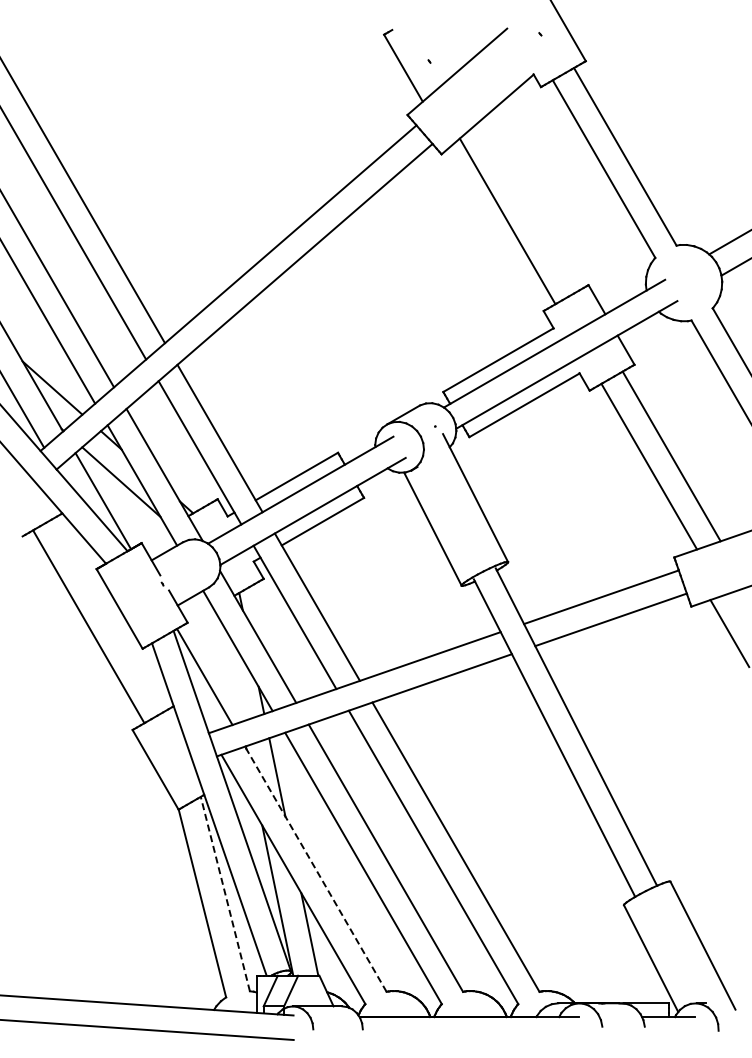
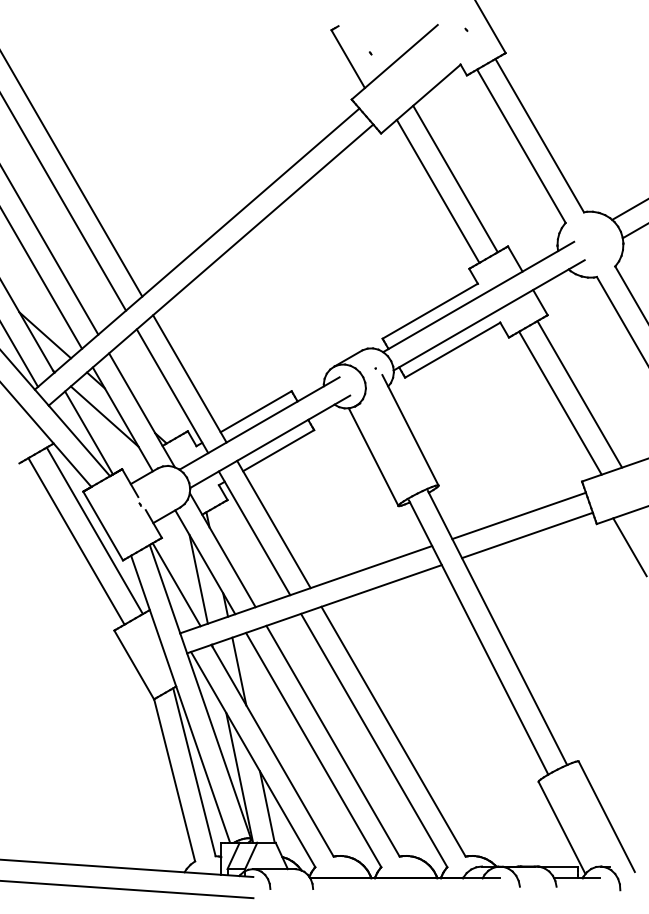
line: (527, 206) -> (455, 178), added
line: (109, 614) -> (94, 530), added
line: (229, 670) -> (198, 579), added
line: (315, 869) -> (272, 750), dashed -> solid
line: (225, 893) -> (194, 771), dashed -> solid

